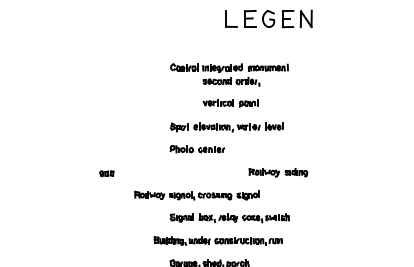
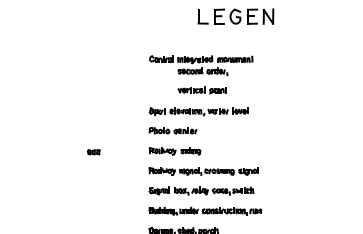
part: (277, 172) -> (174, 151), moved
part: (196, 195) -> (203, 171), moved
part: (217, 240) -> (204, 210), moved

